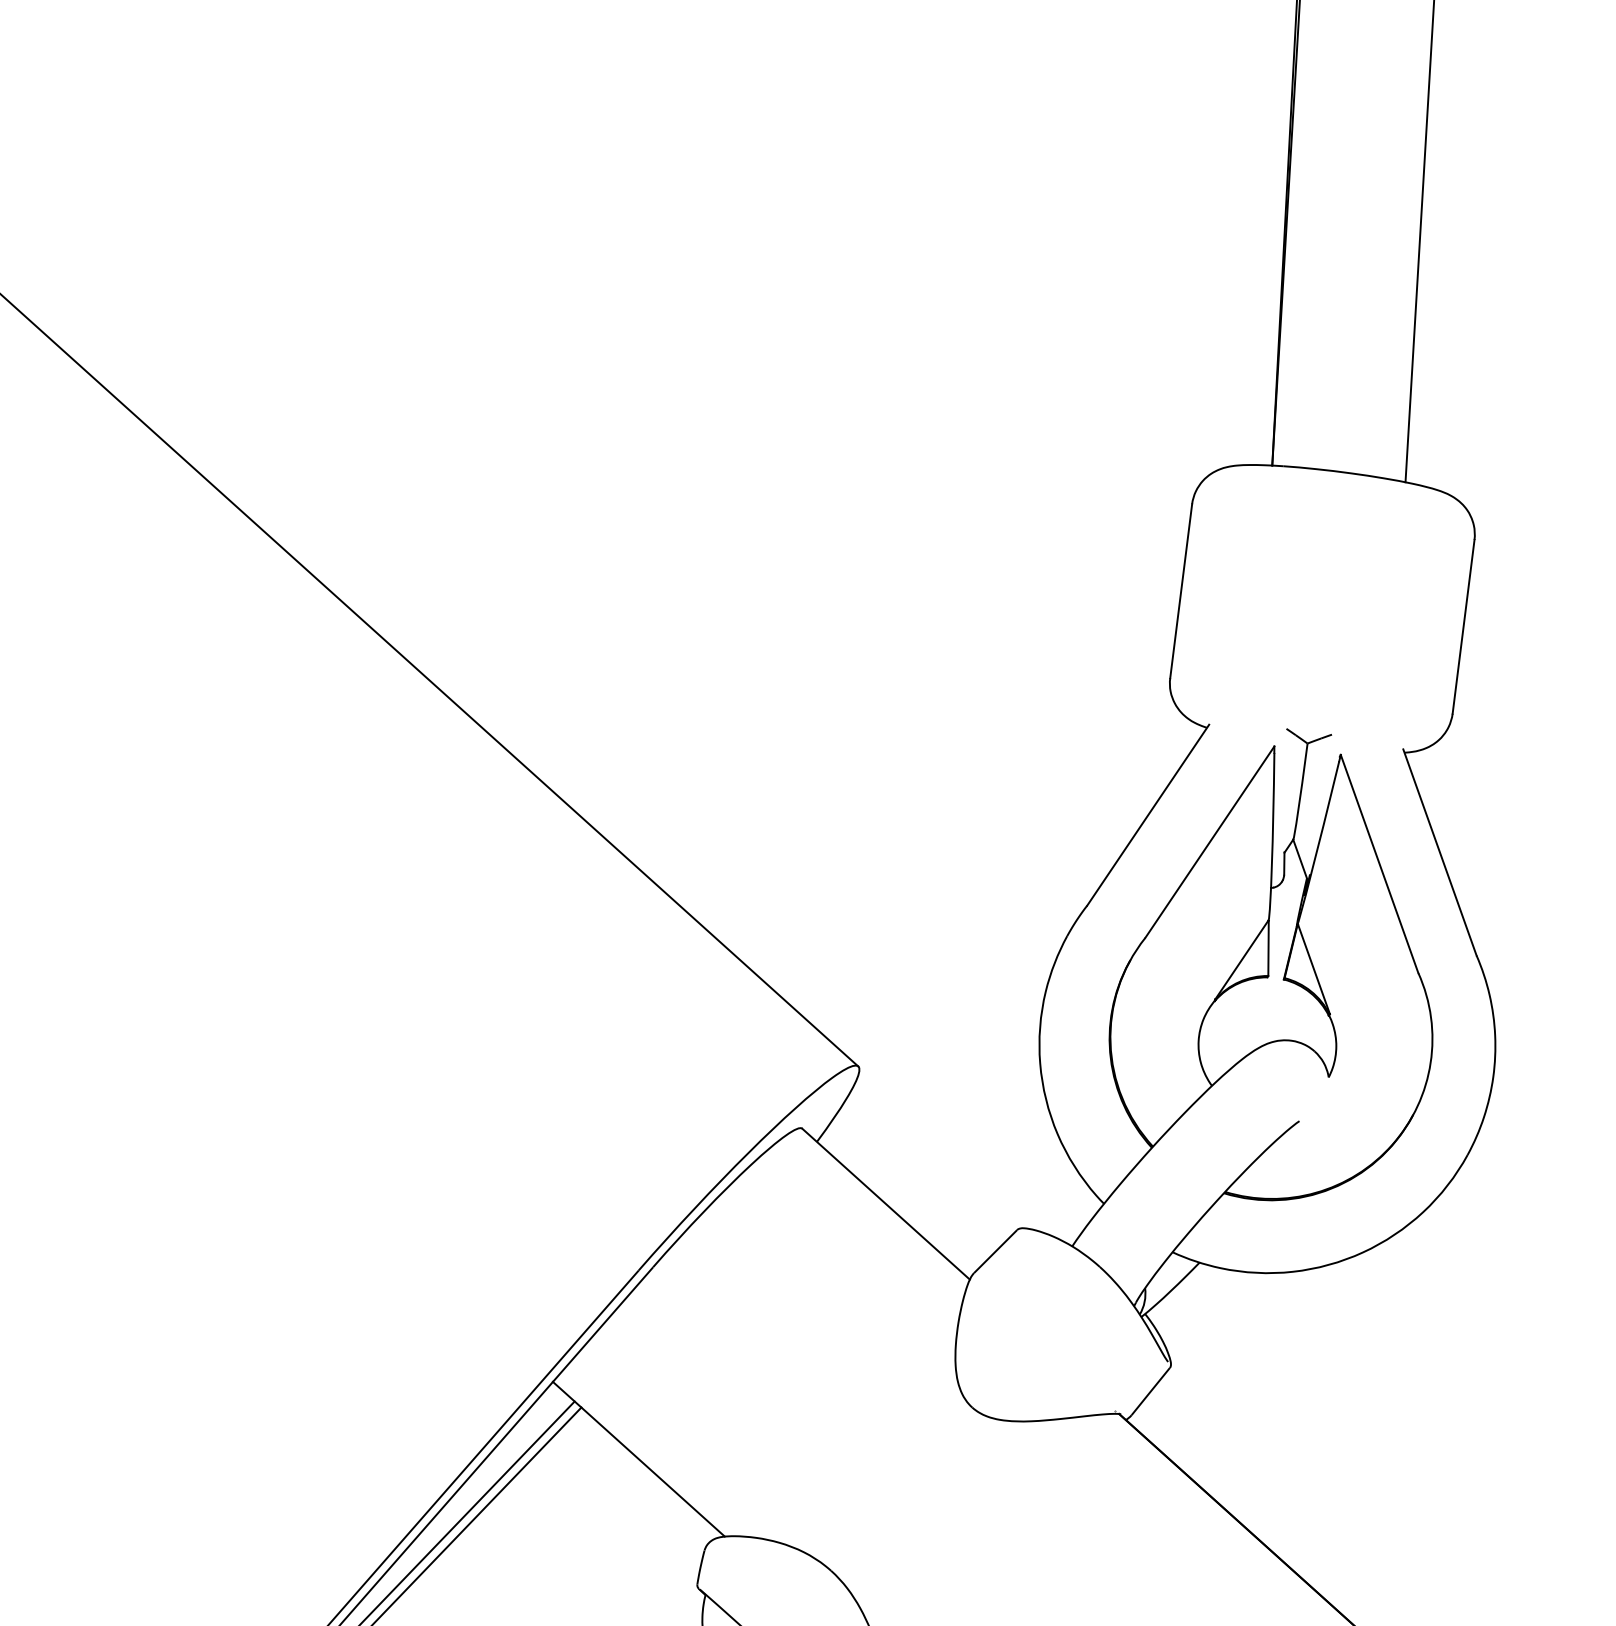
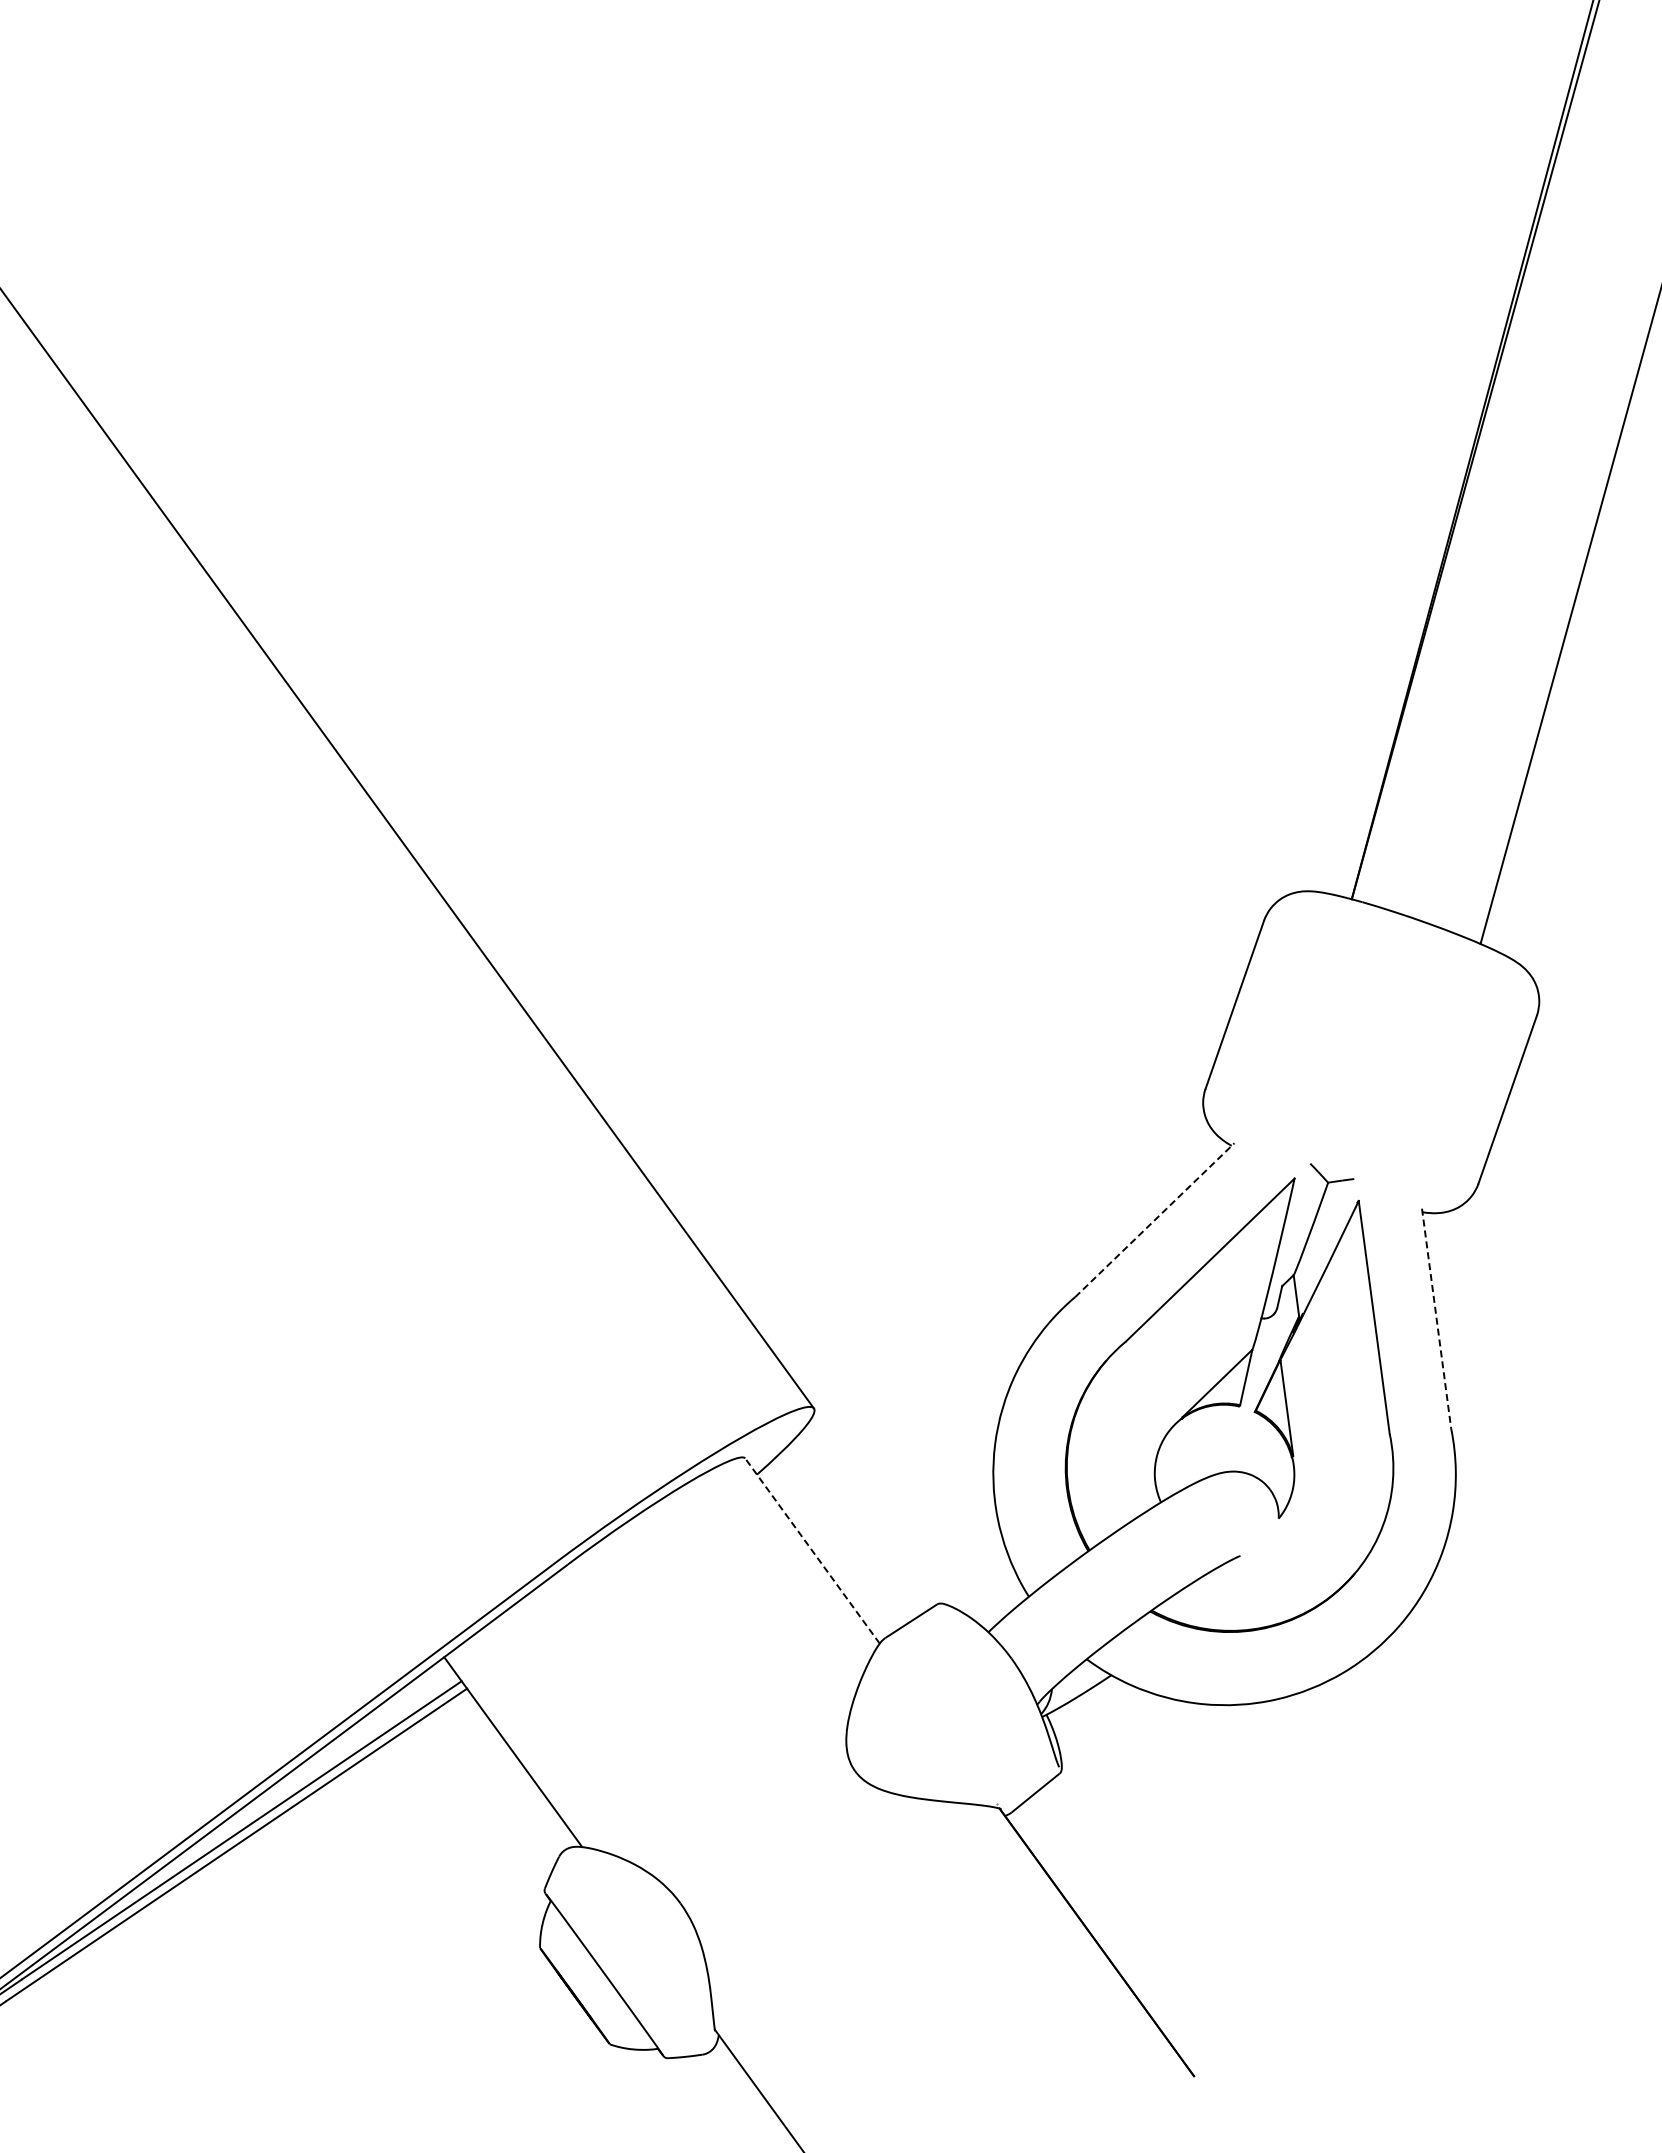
line: (1147, 815) -> (1154, 1220), solid -> dashed
line: (1439, 853) -> (1436, 1319), solid -> dashed
line: (885, 1203) -> (812, 1550), solid -> dashed

